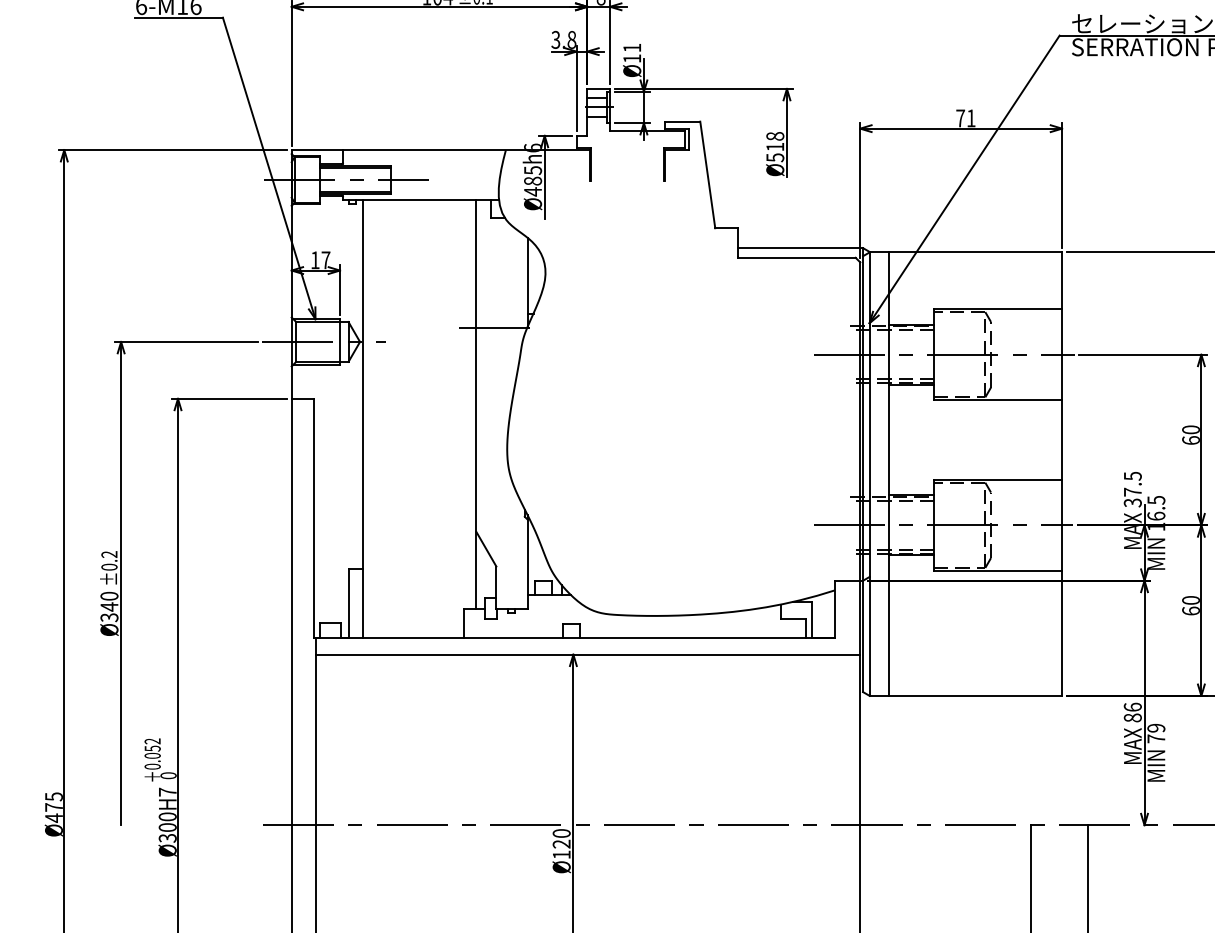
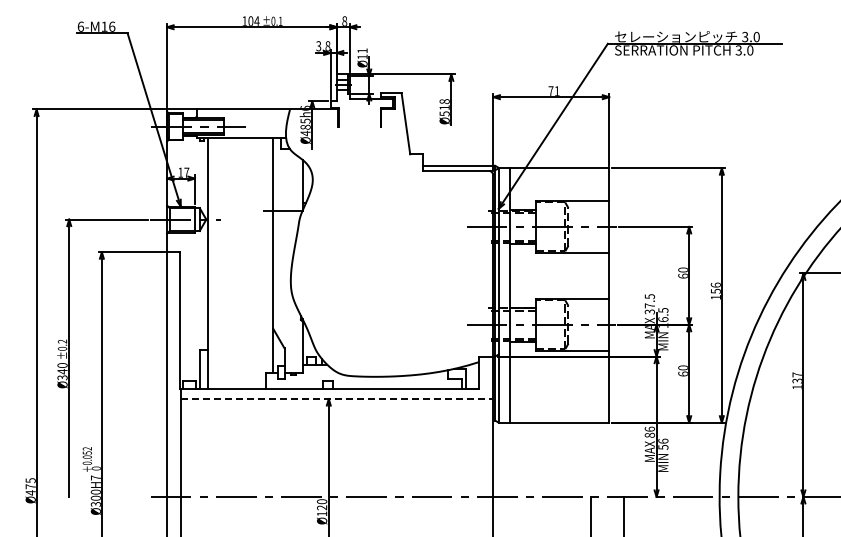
line: (588, 655) -> (337, 399), solid -> dashed
text: (1156, 732) -> (663, 443), 79 -> 56

